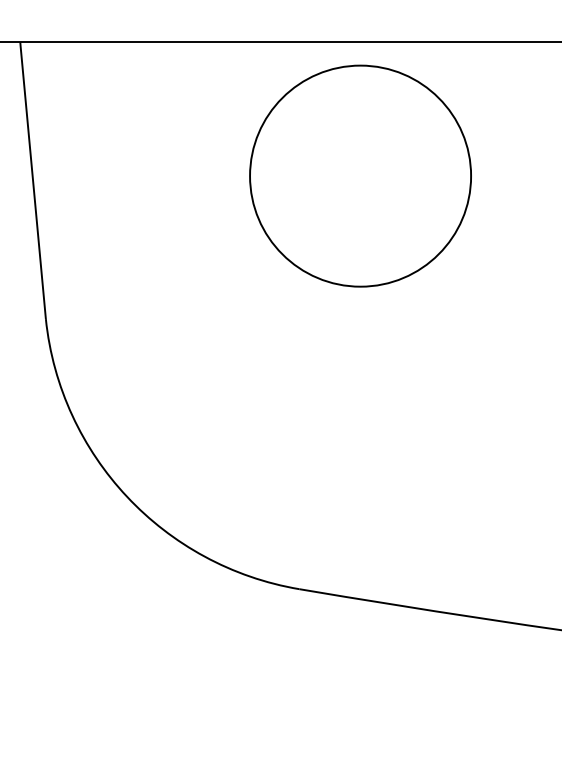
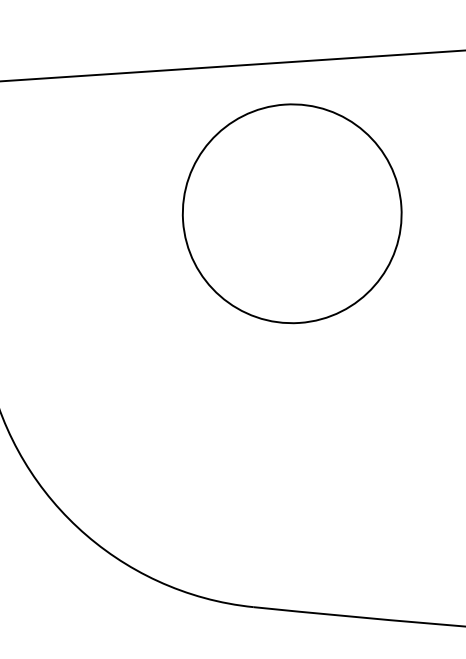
circle: (360, 175) -> (292, 213), moved

